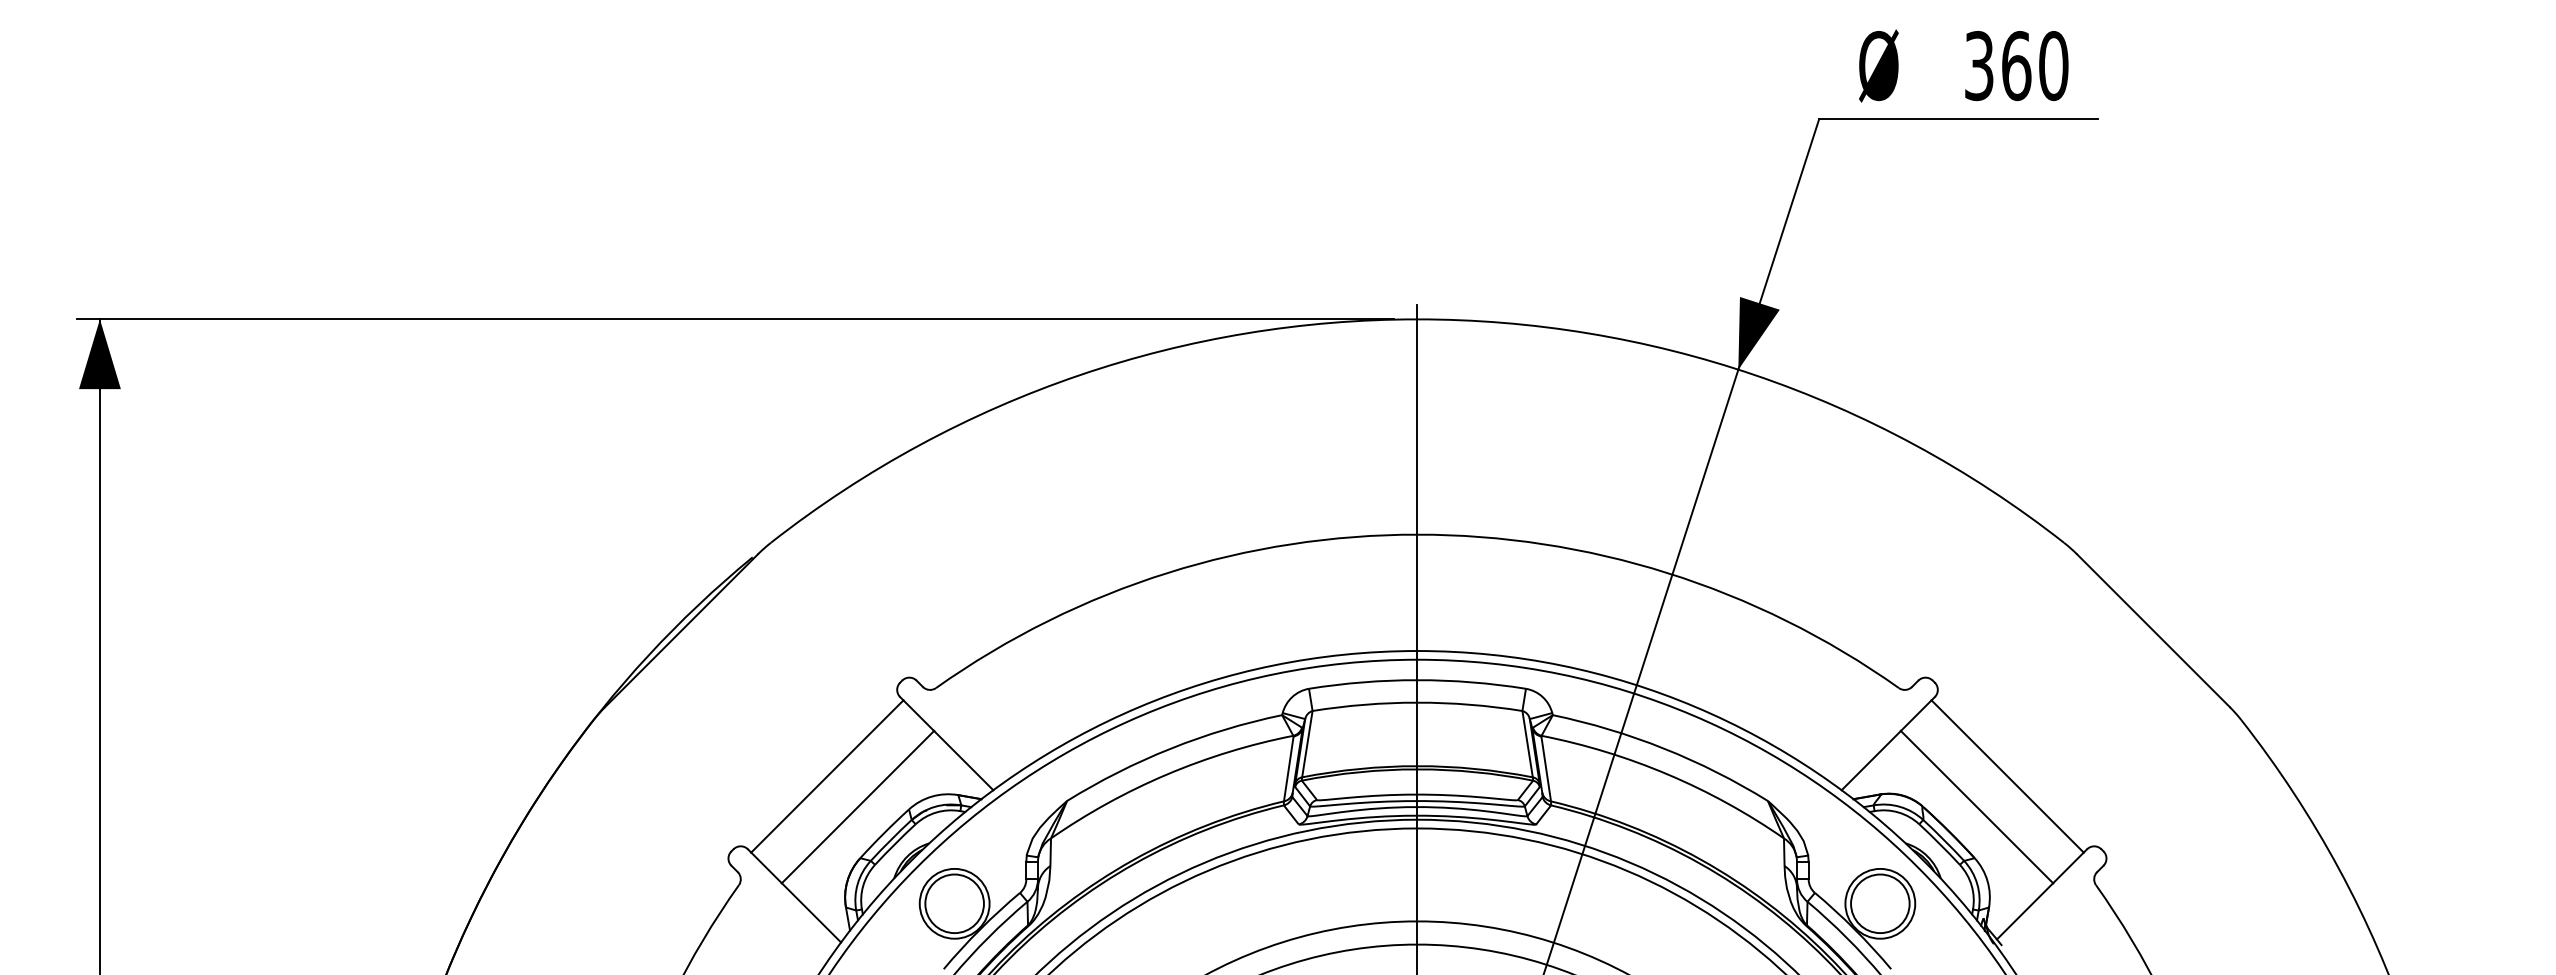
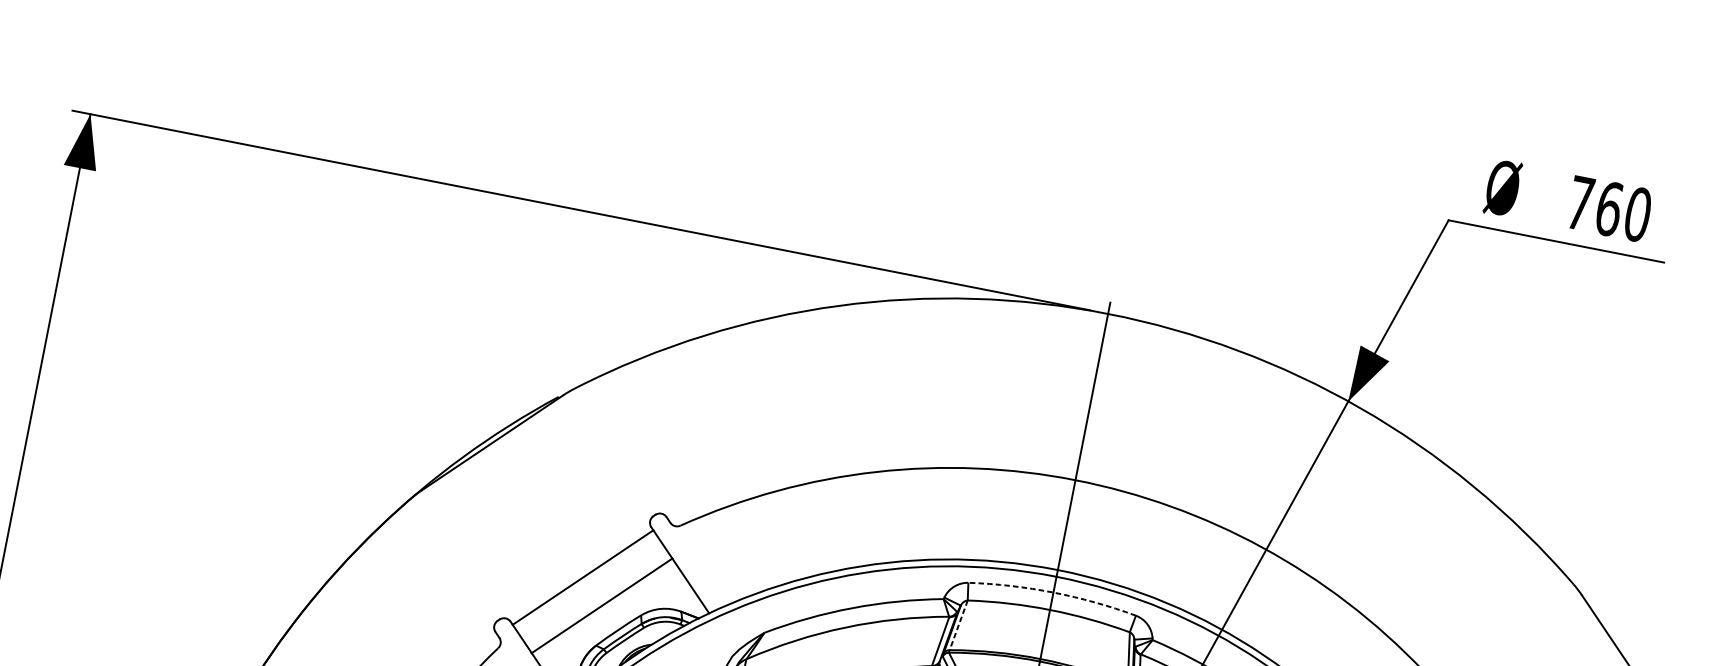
text: (1979, 66) -> (1580, 203), 360 -> 760
arc: (1417, 680) -> (1053, 592), solid -> dashed
line: (1307, 744) -> (958, 625), solid -> dashed

